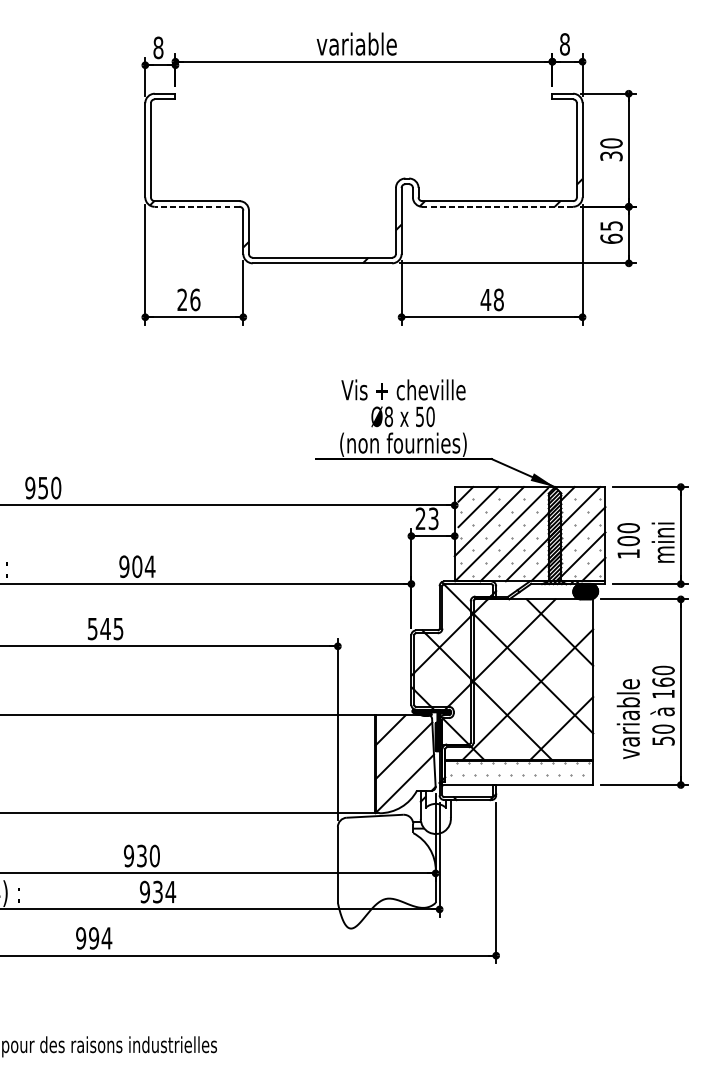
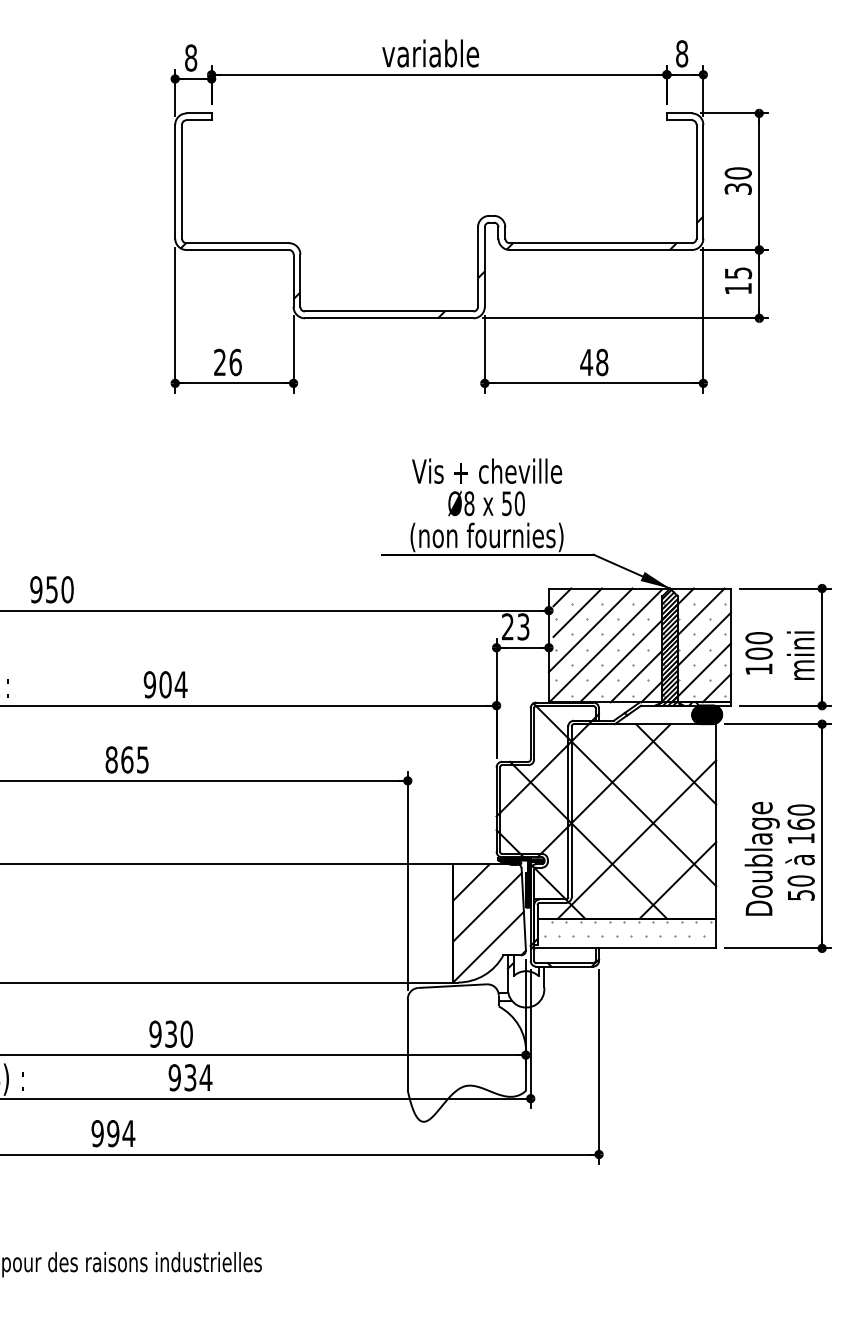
line: (196, 207) -> (237, 250), dashed -> solid
line: (497, 207) -> (600, 250), dashed -> solid
text: (611, 238) -> (738, 288), 65 -> 15
text: (99, 628) -> (119, 759), 545 -> 865
text: (630, 711) -> (761, 859), variable -> Doublage

